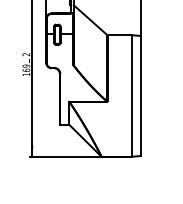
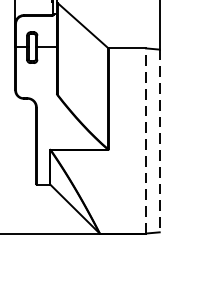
line: (132, 95) -> (146, 140), solid -> dashed
line: (141, 95) -> (160, 140), solid -> dashed

